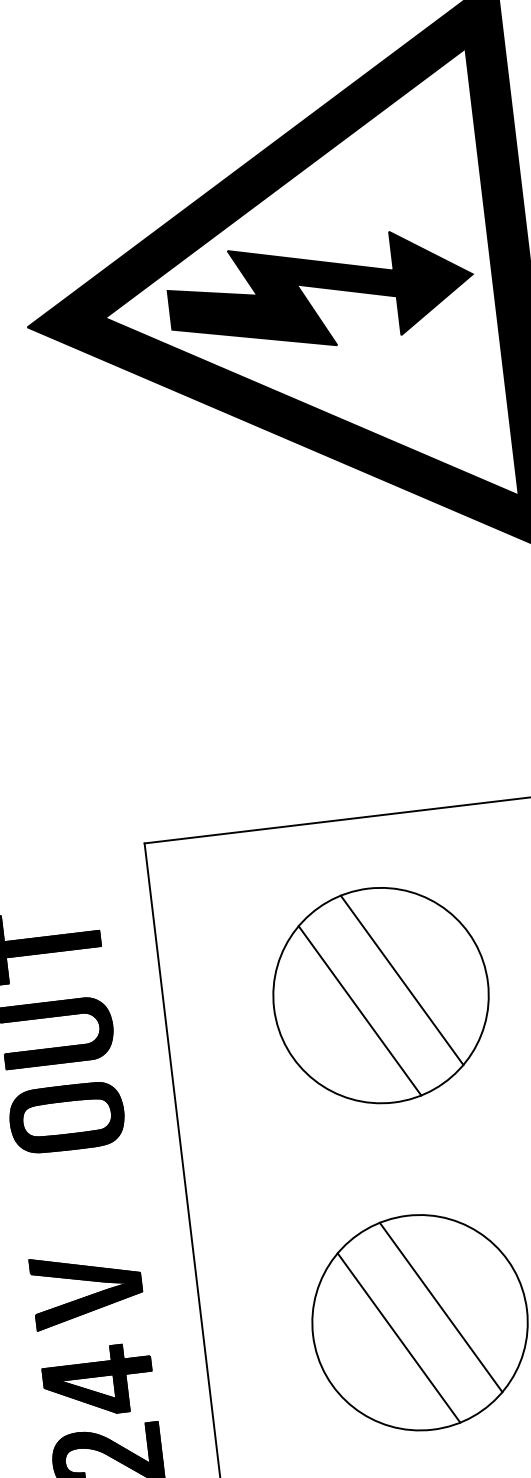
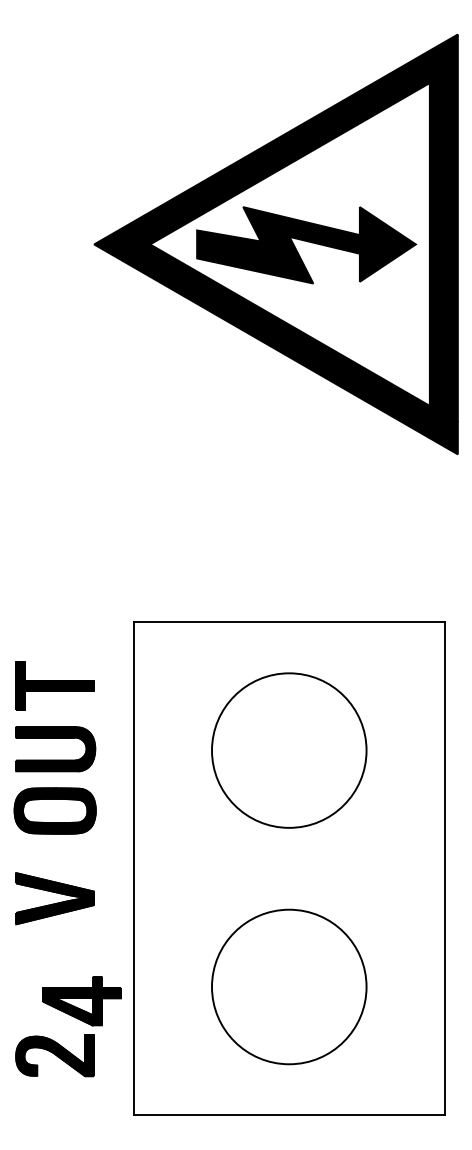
line: (402, 980) -> (305, 741), removed
line: (359, 1010) -> (272, 759), removed
part: (86, 1288) -> (54, 898), moved
line: (440, 1306) -> (305, 977), removed
line: (398, 1337) -> (272, 995), removed
part: (97, 1381) -> (81, 1001), moved

